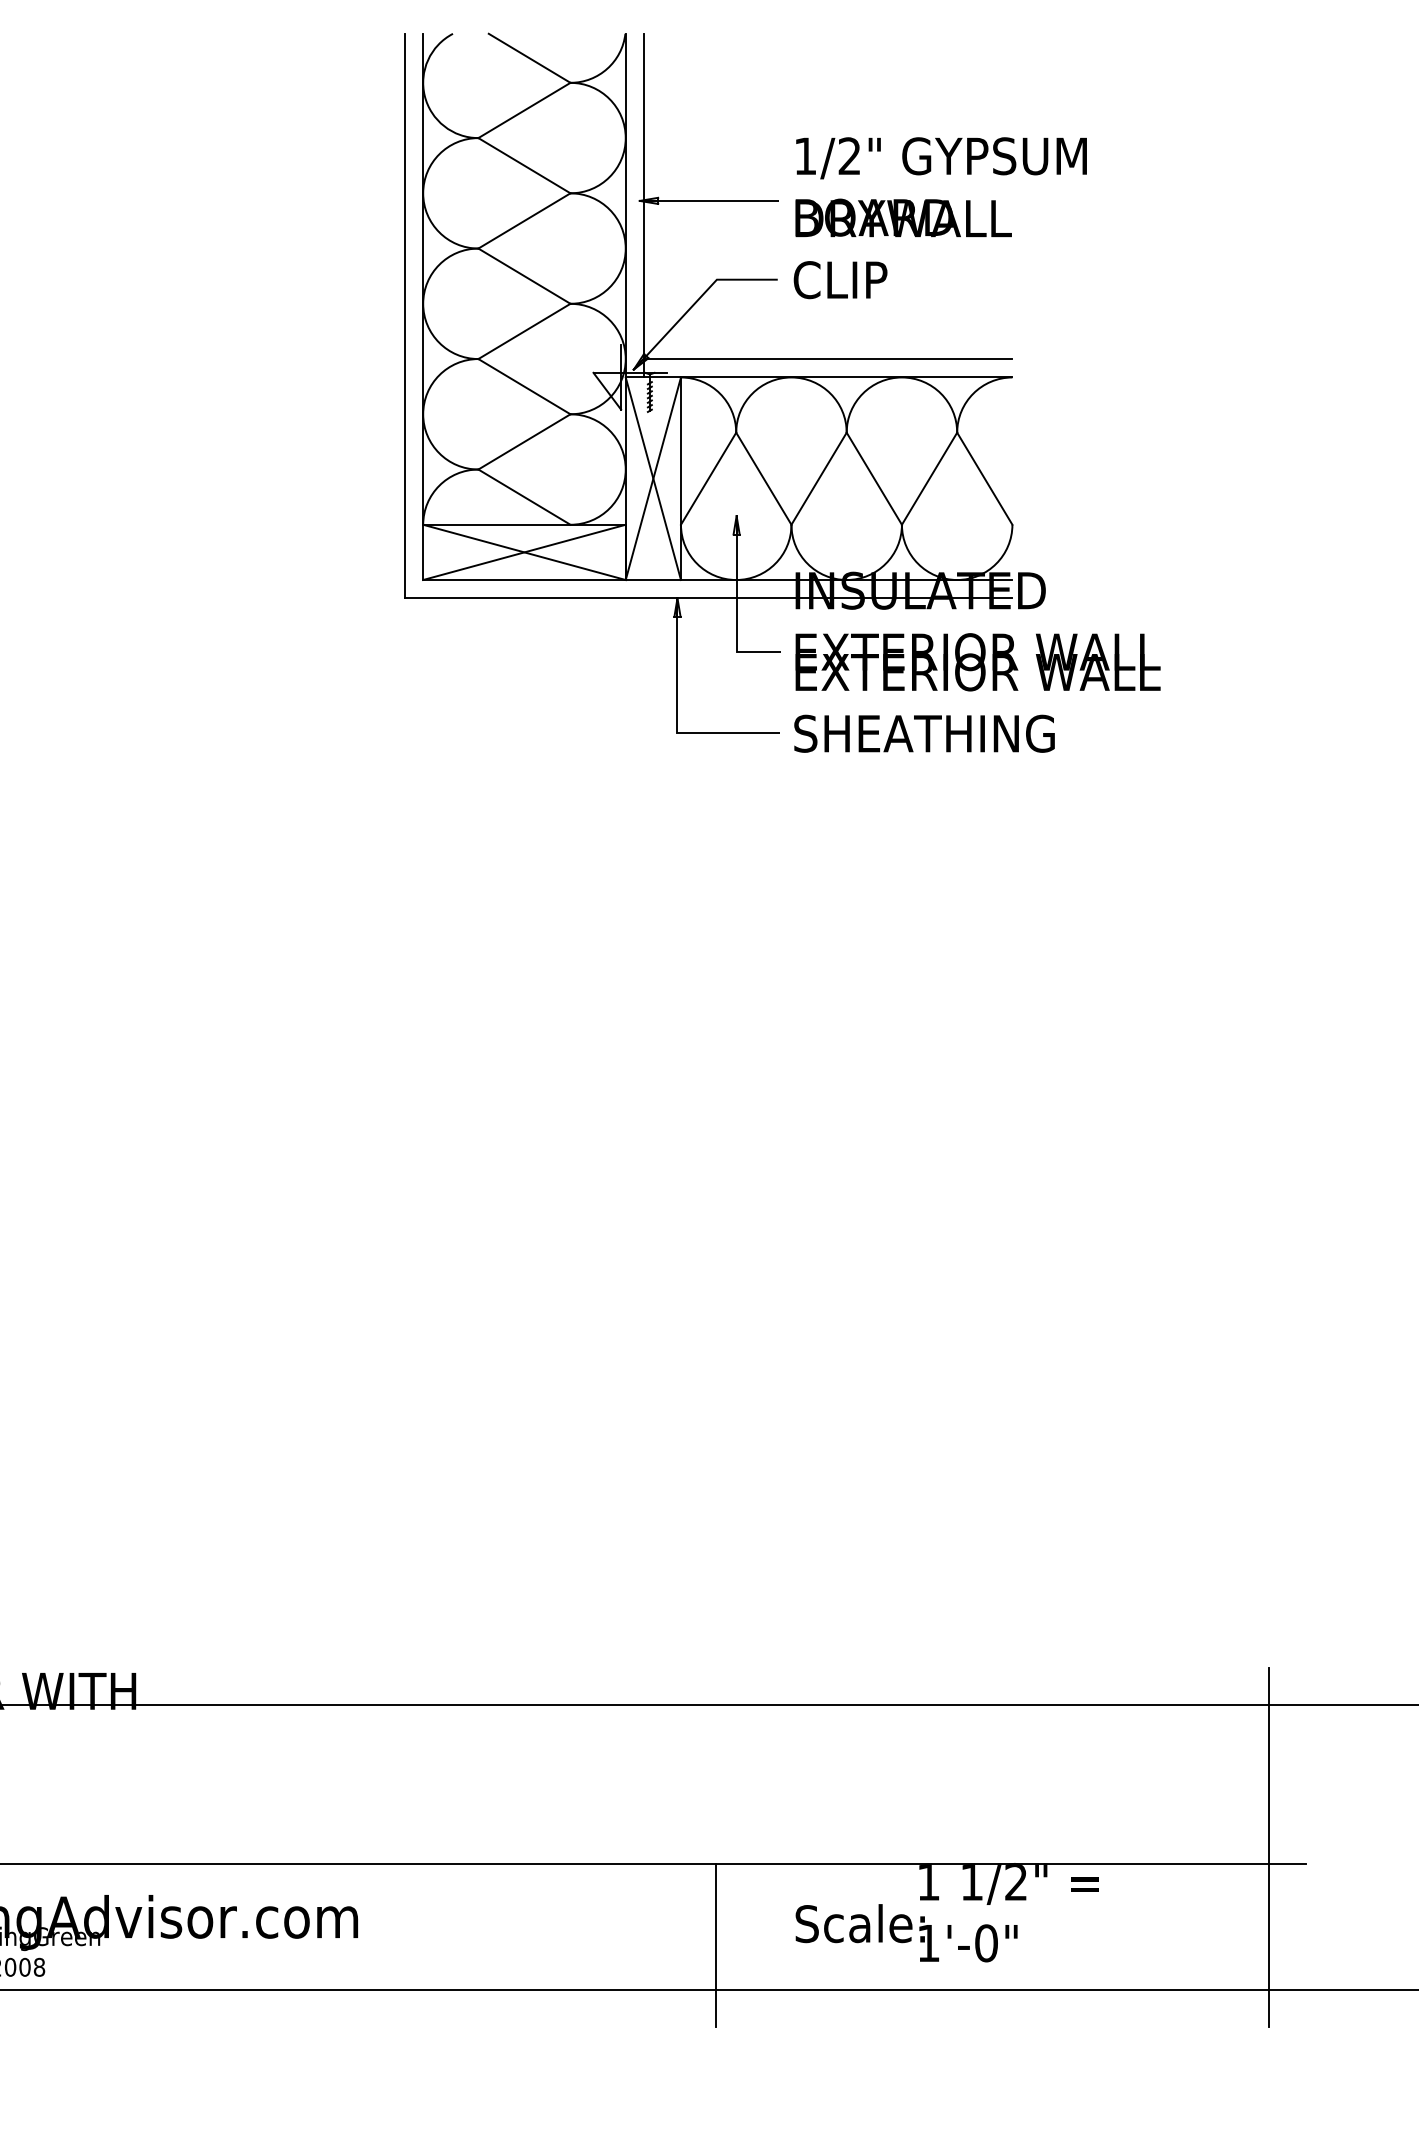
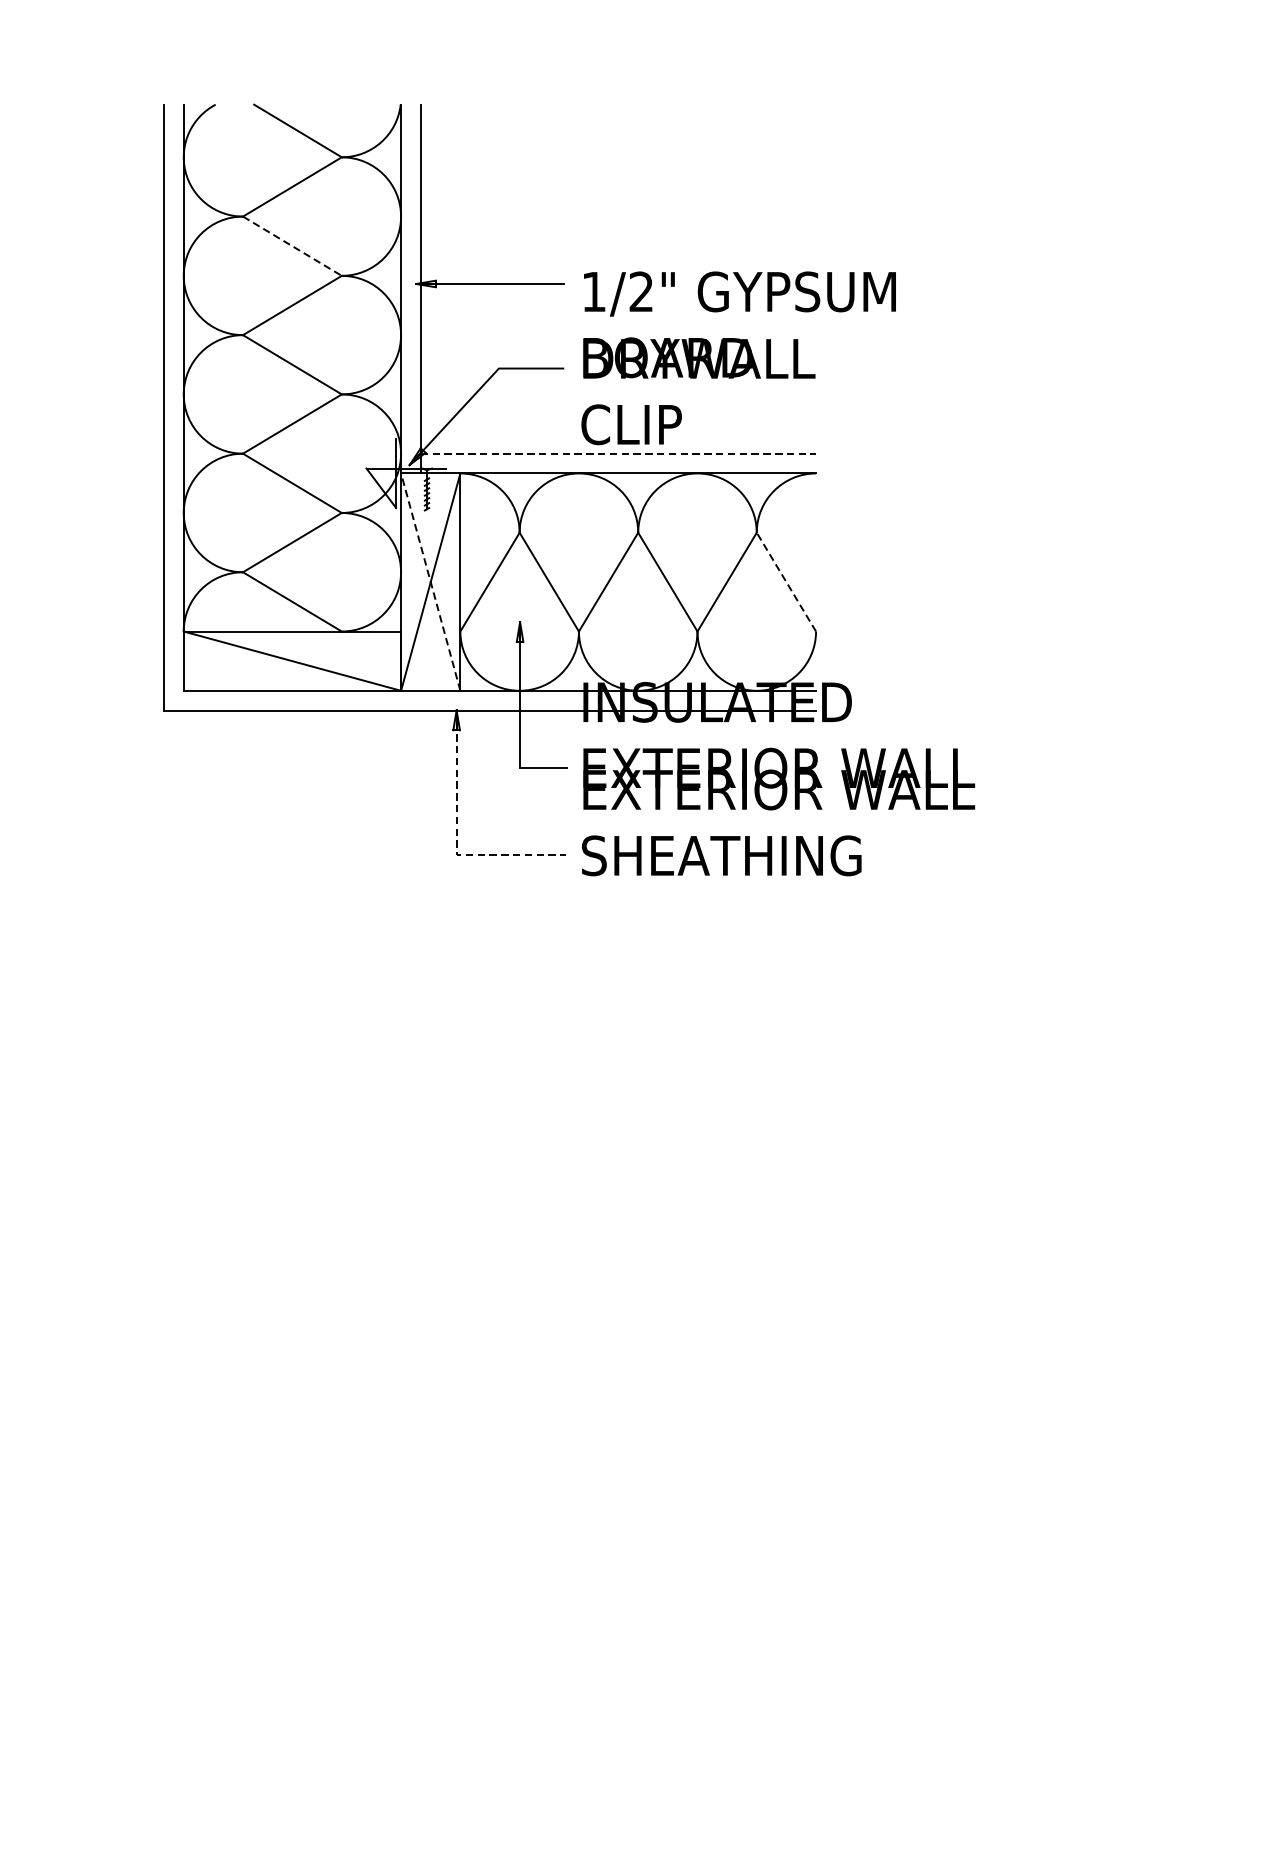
line: (524, 165) -> (292, 245), solid -> dashed
text: (939, 218) -> (737, 358), moved
line: (828, 359) -> (618, 454), solid -> dashed
line: (653, 478) -> (430, 581), solid -> dashed
line: (984, 478) -> (786, 581), solid -> dashed
line: (524, 552) -> (292, 661), removed
line: (677, 717) -> (456, 838), solid -> dashed

